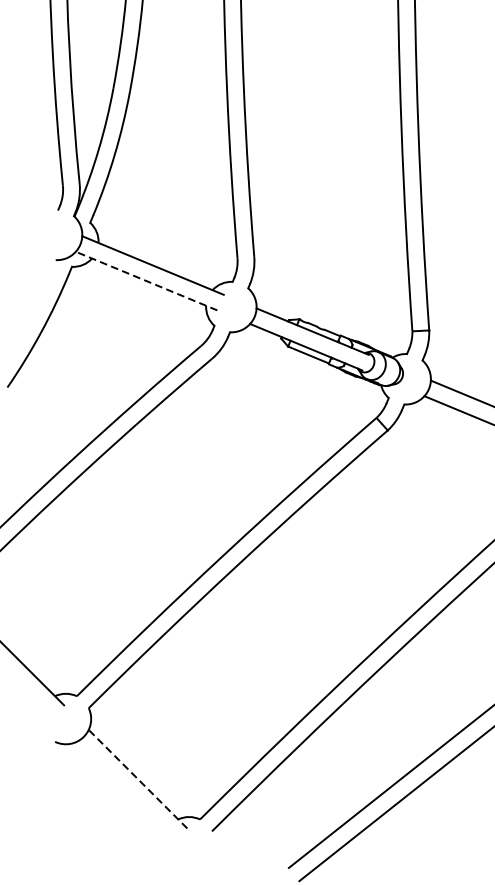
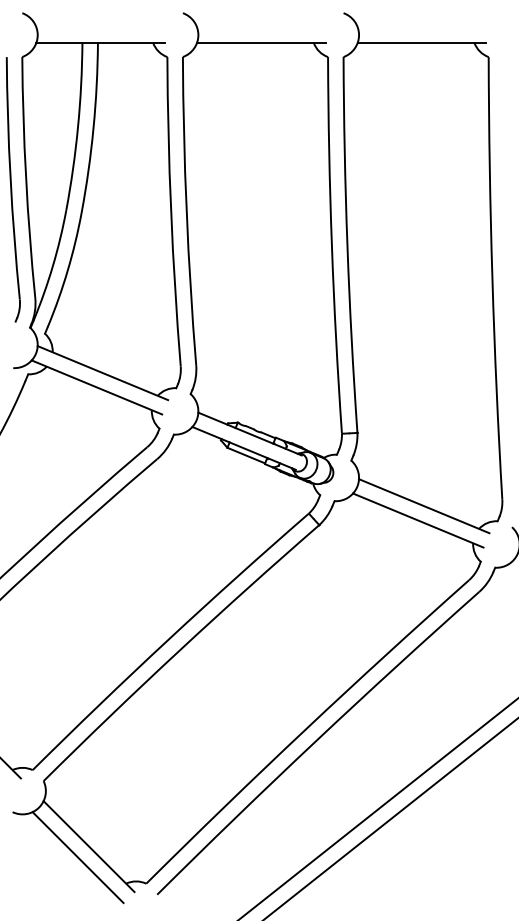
line: (146, 281) -> (96, 387), dashed -> solid
line: (137, 779) -> (88, 846), dashed -> solid
line: (125, 791) -> (77, 857), added

